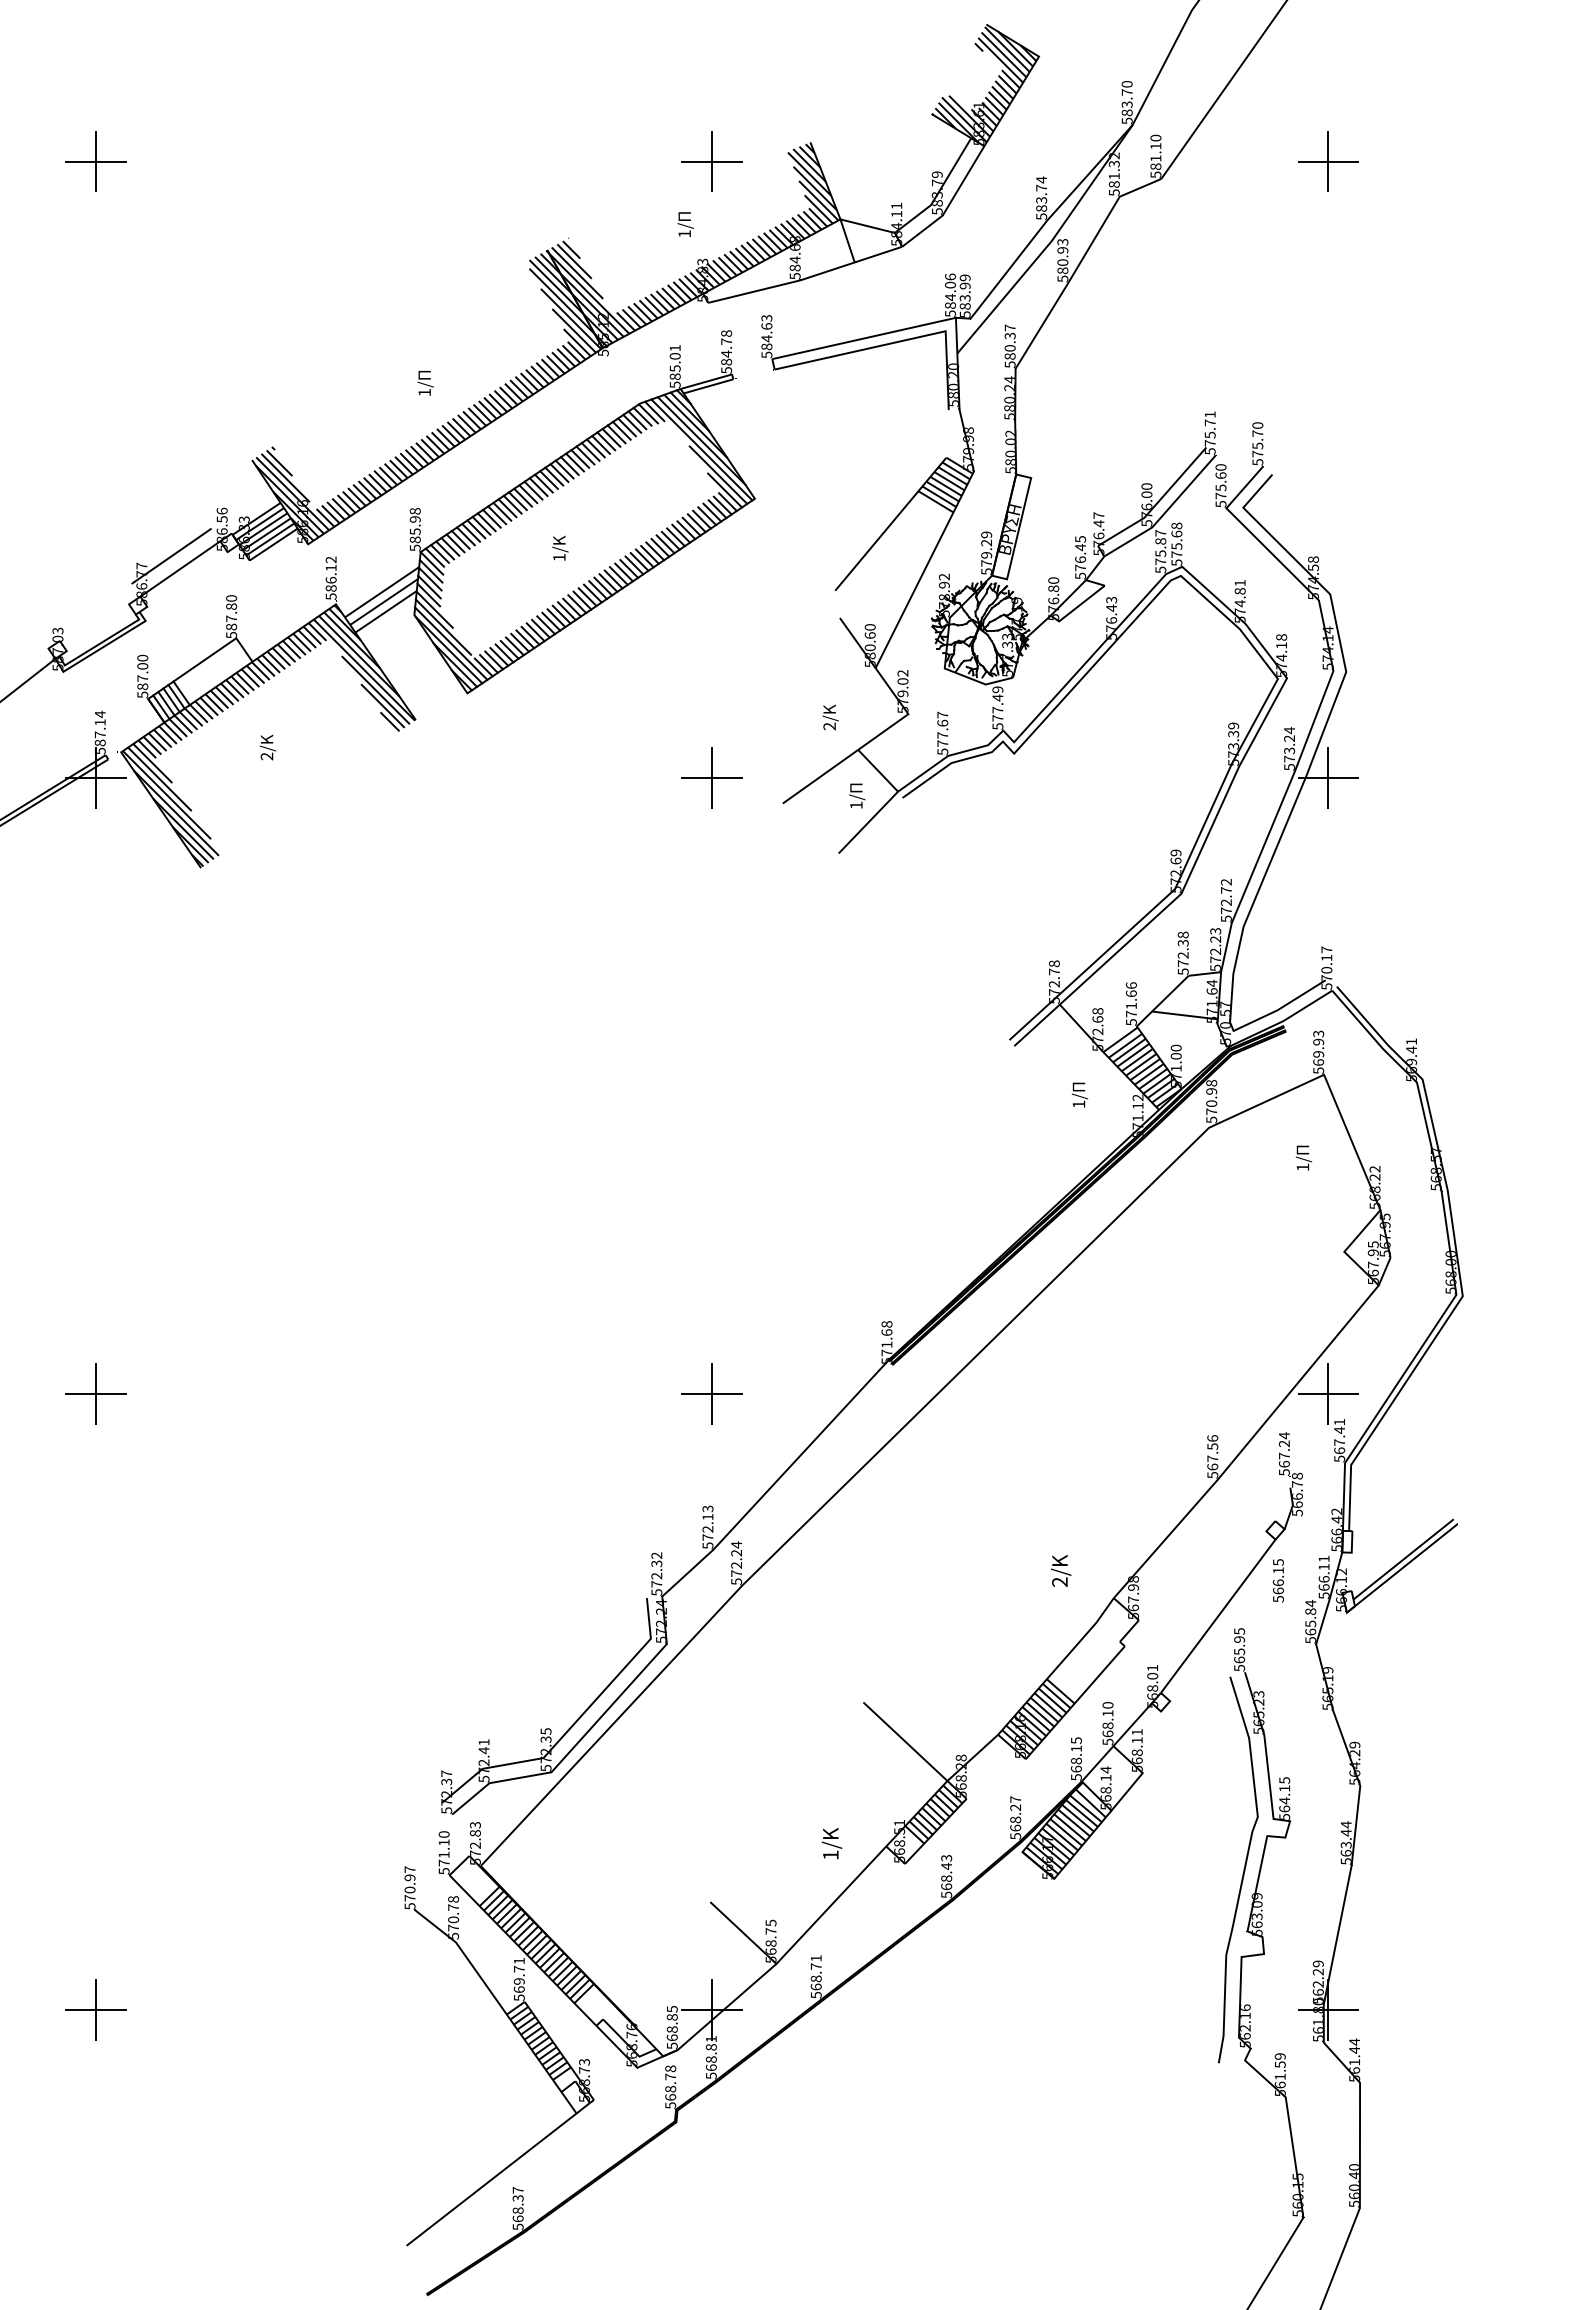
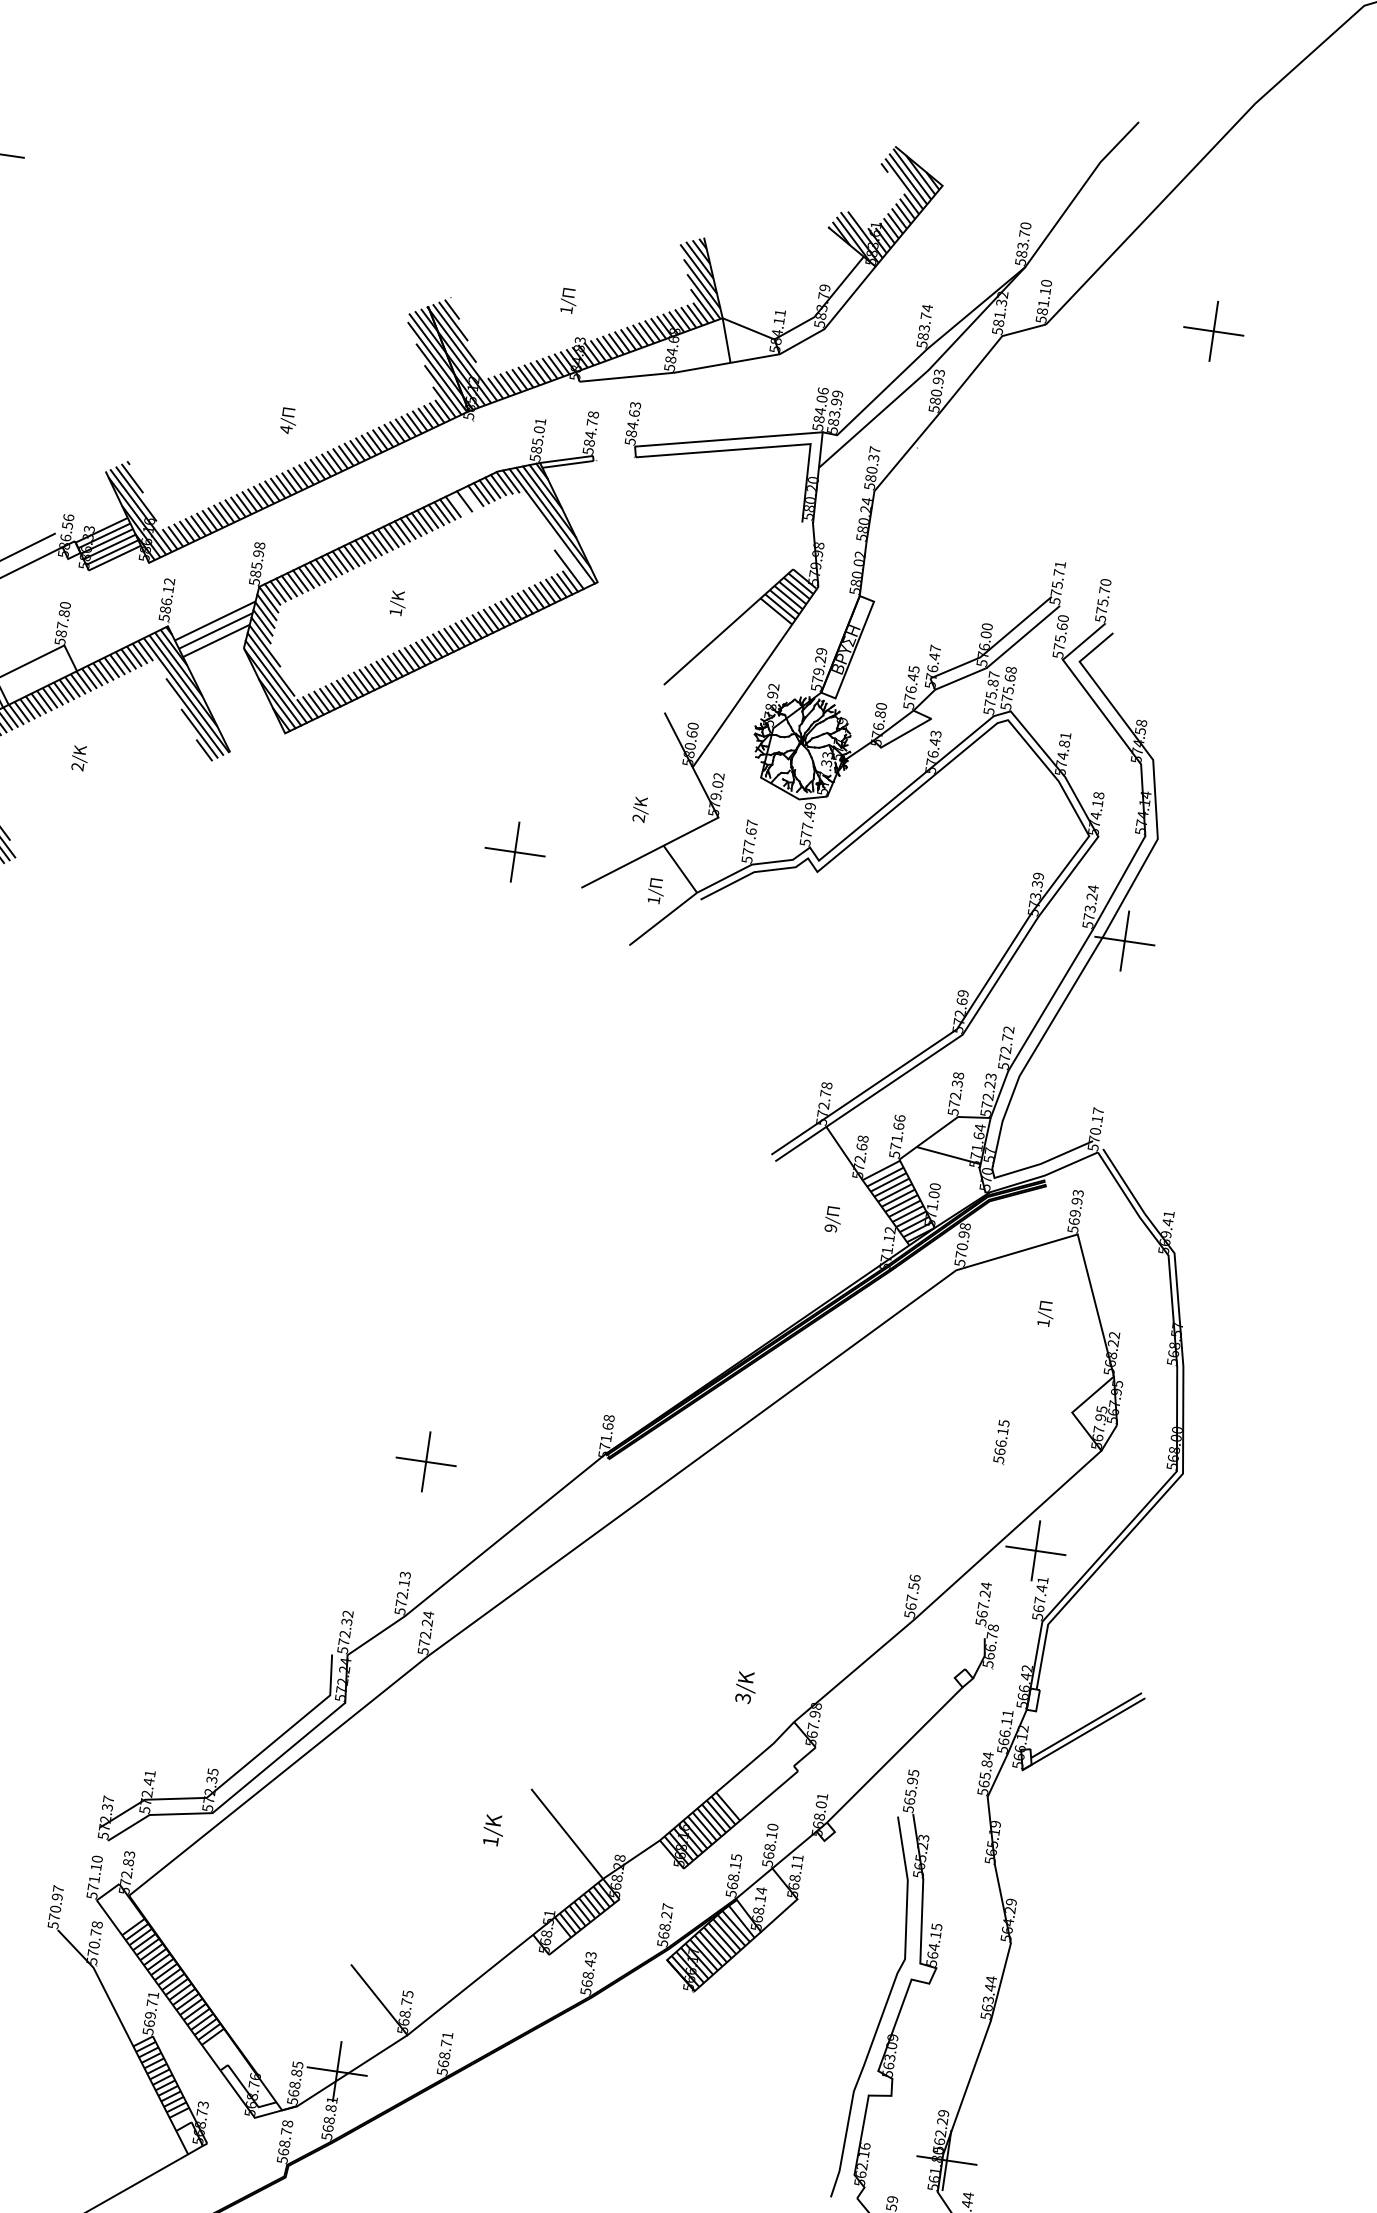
part: (711, 161) -> (603, 242), removed
text: (424, 392) -> (286, 429), 1/ -> 4/
line: (616, 434) -> (470, 498), removed
line: (606, 441) -> (459, 504), removed
line: (718, 474) -> (565, 553), removed
text: (1078, 1104) -> (830, 1228), 1/ -> 9/
text: (1278, 1580) -> (1001, 1441), moved
text: (1059, 1582) -> (742, 1698), 2/ -> 3/
text: (832, 1843) -> (494, 1830), moved

